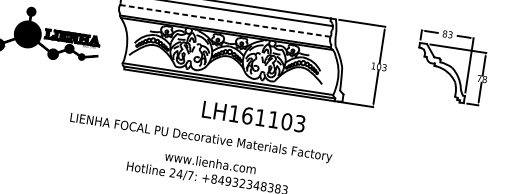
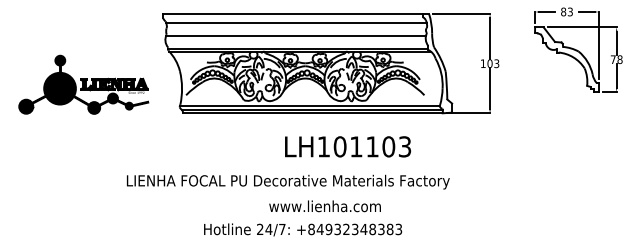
line: (224, 21) -> (295, 36), dashed -> solid
text: (247, 115) -> (339, 146), LH161103 -> LH101103
text: (210, 162) -> (324, 206), moved

